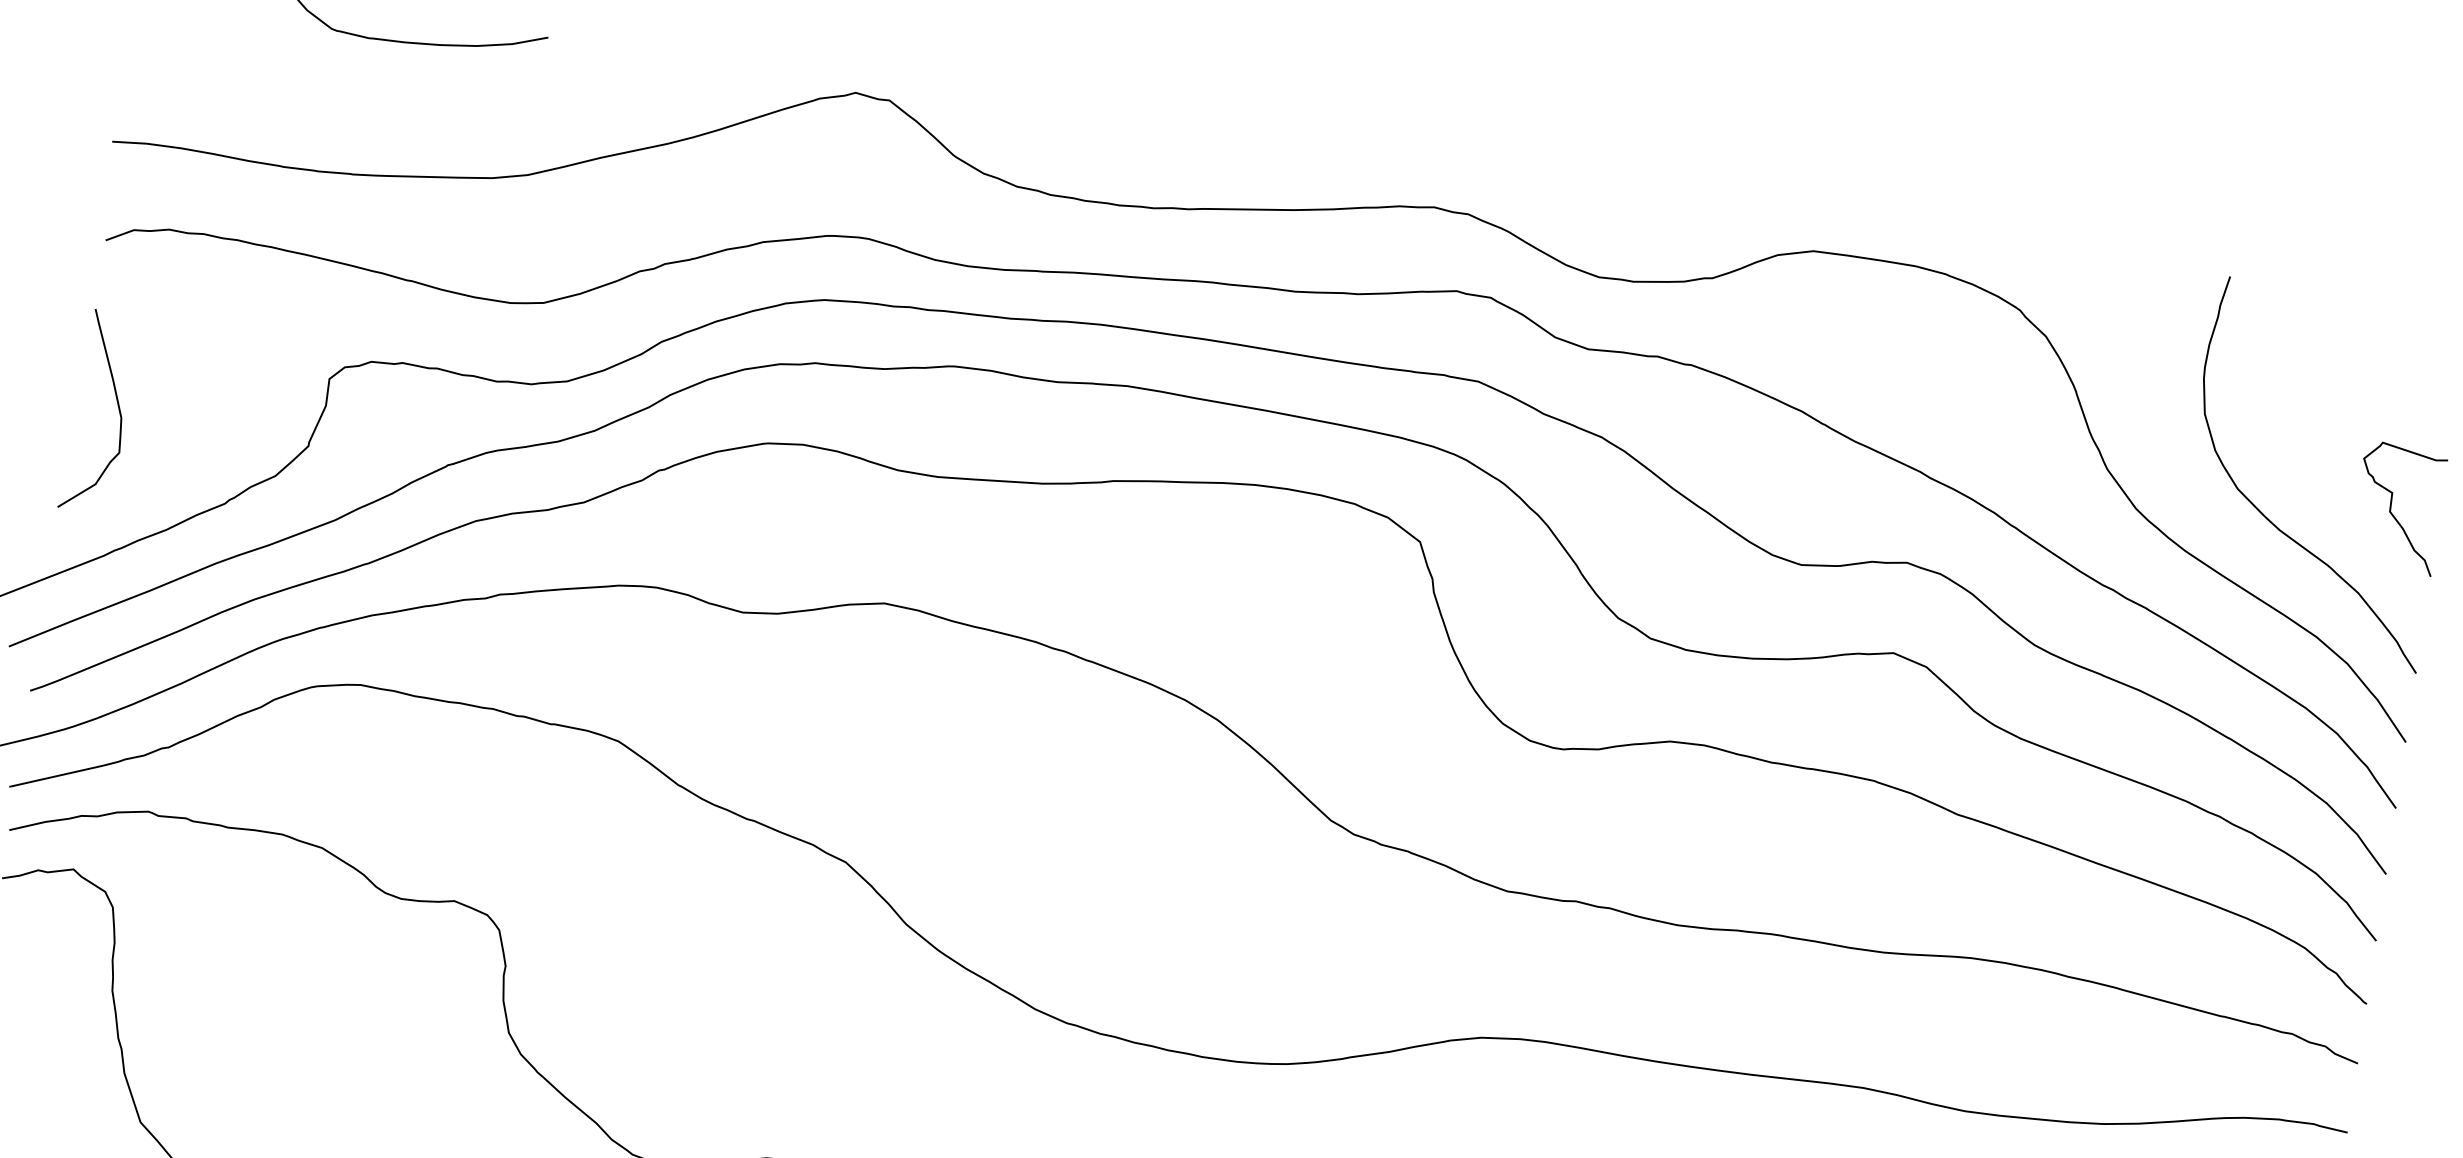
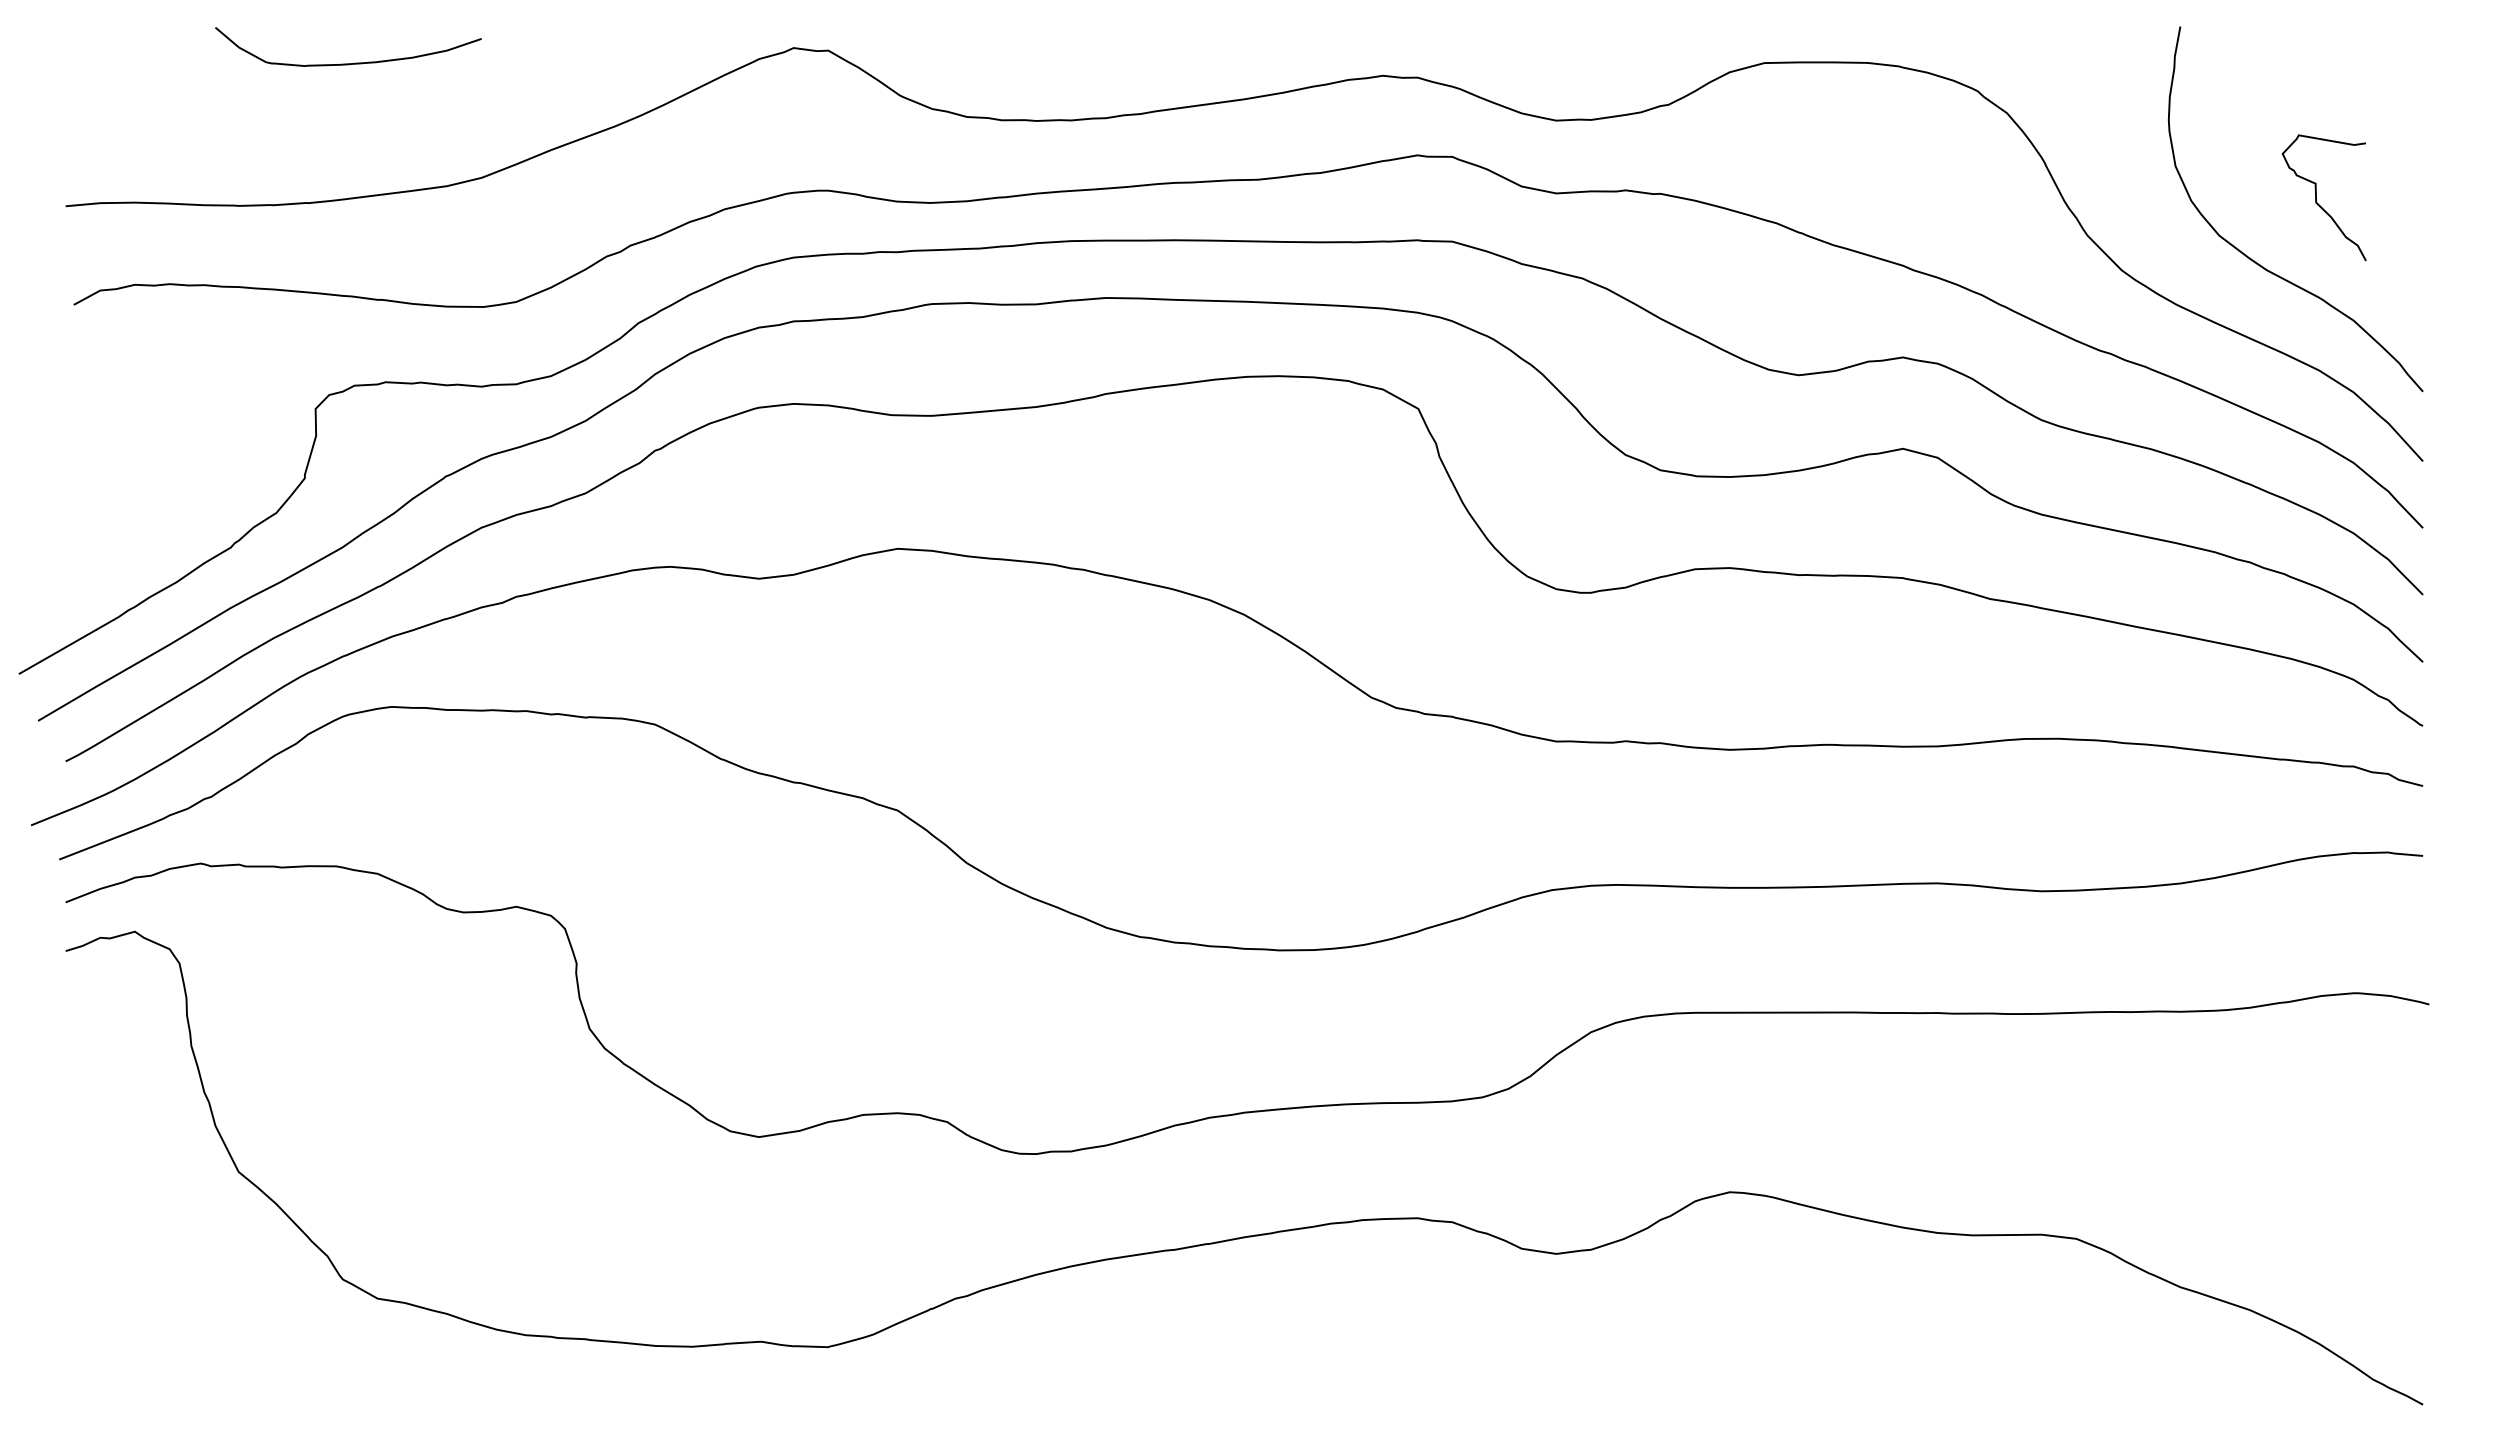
curve: (118, 409) -> (111, 470), removed
curve: (2391, 506) -> (2316, 197), moved

